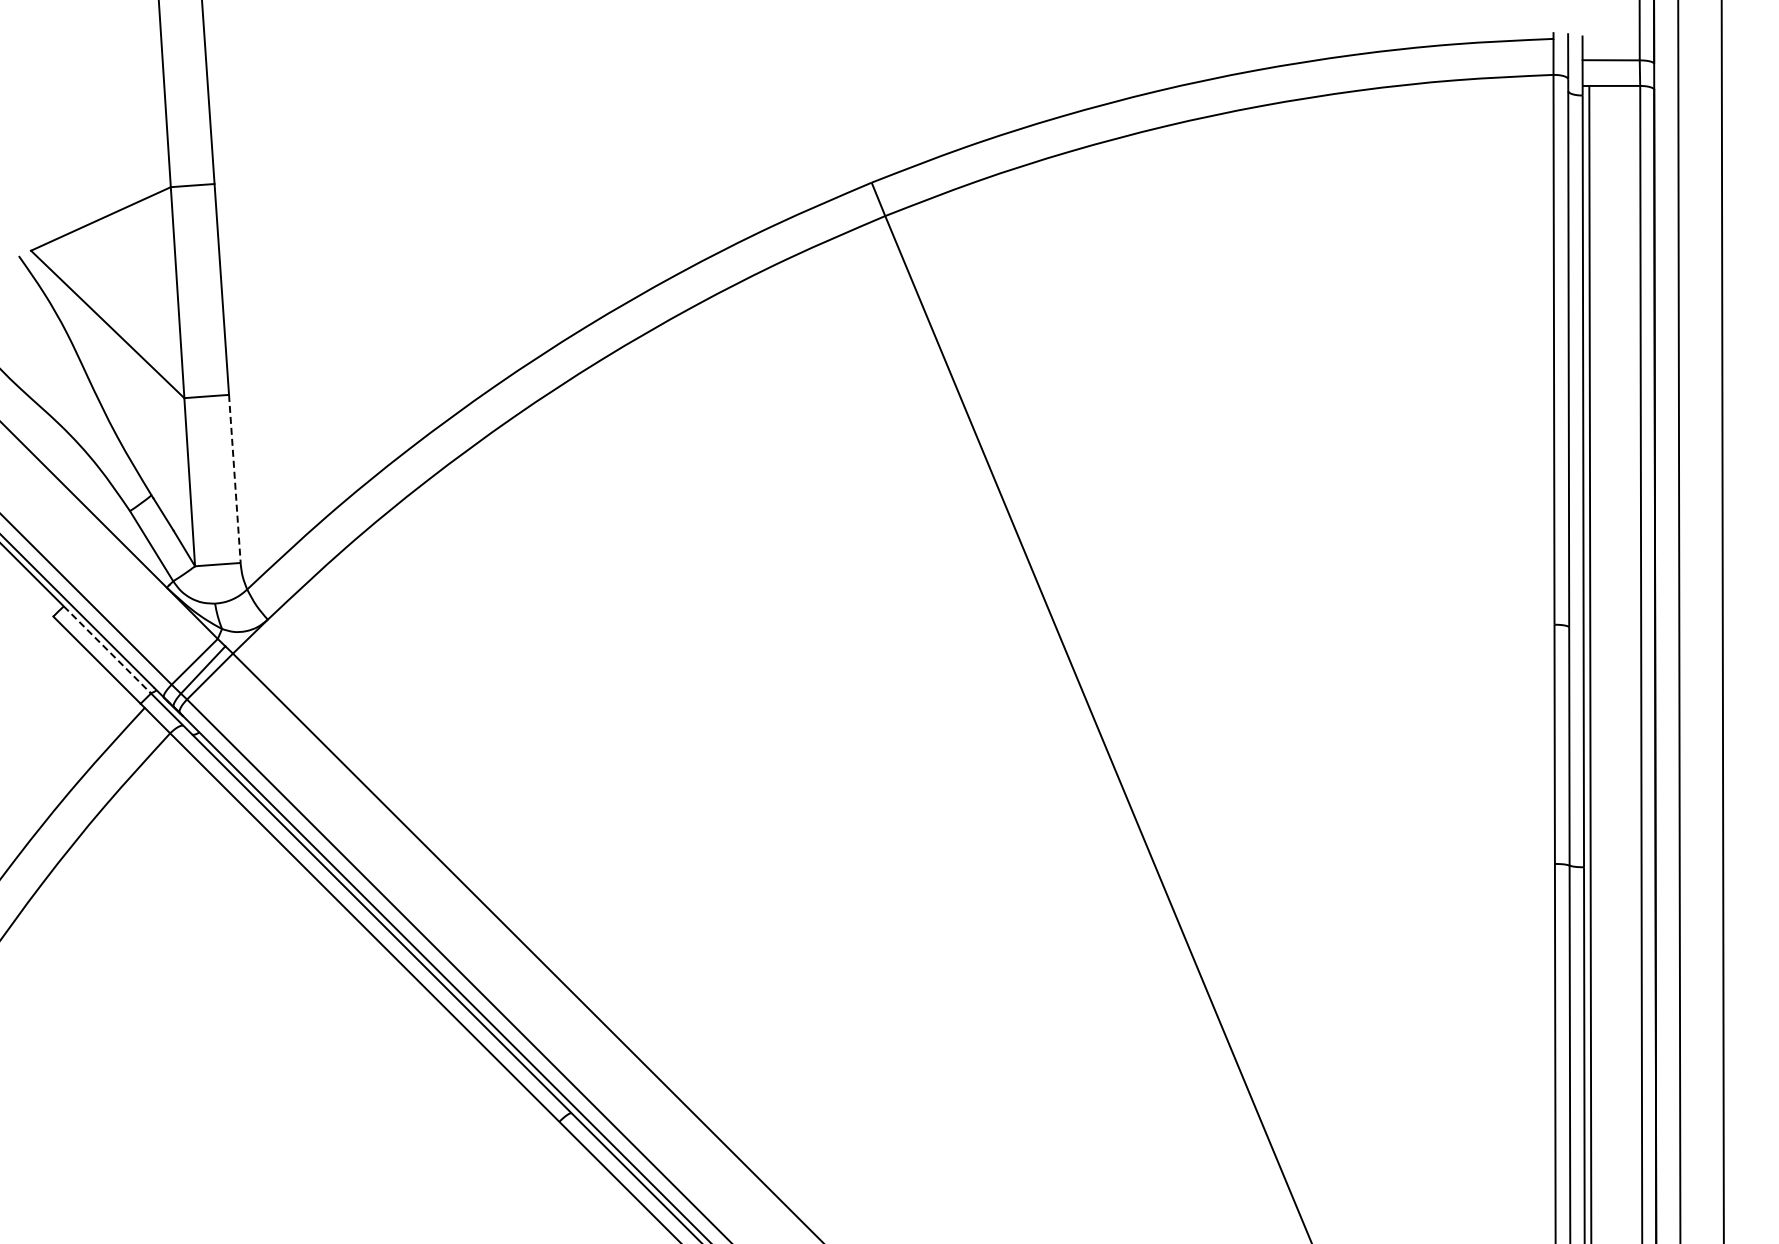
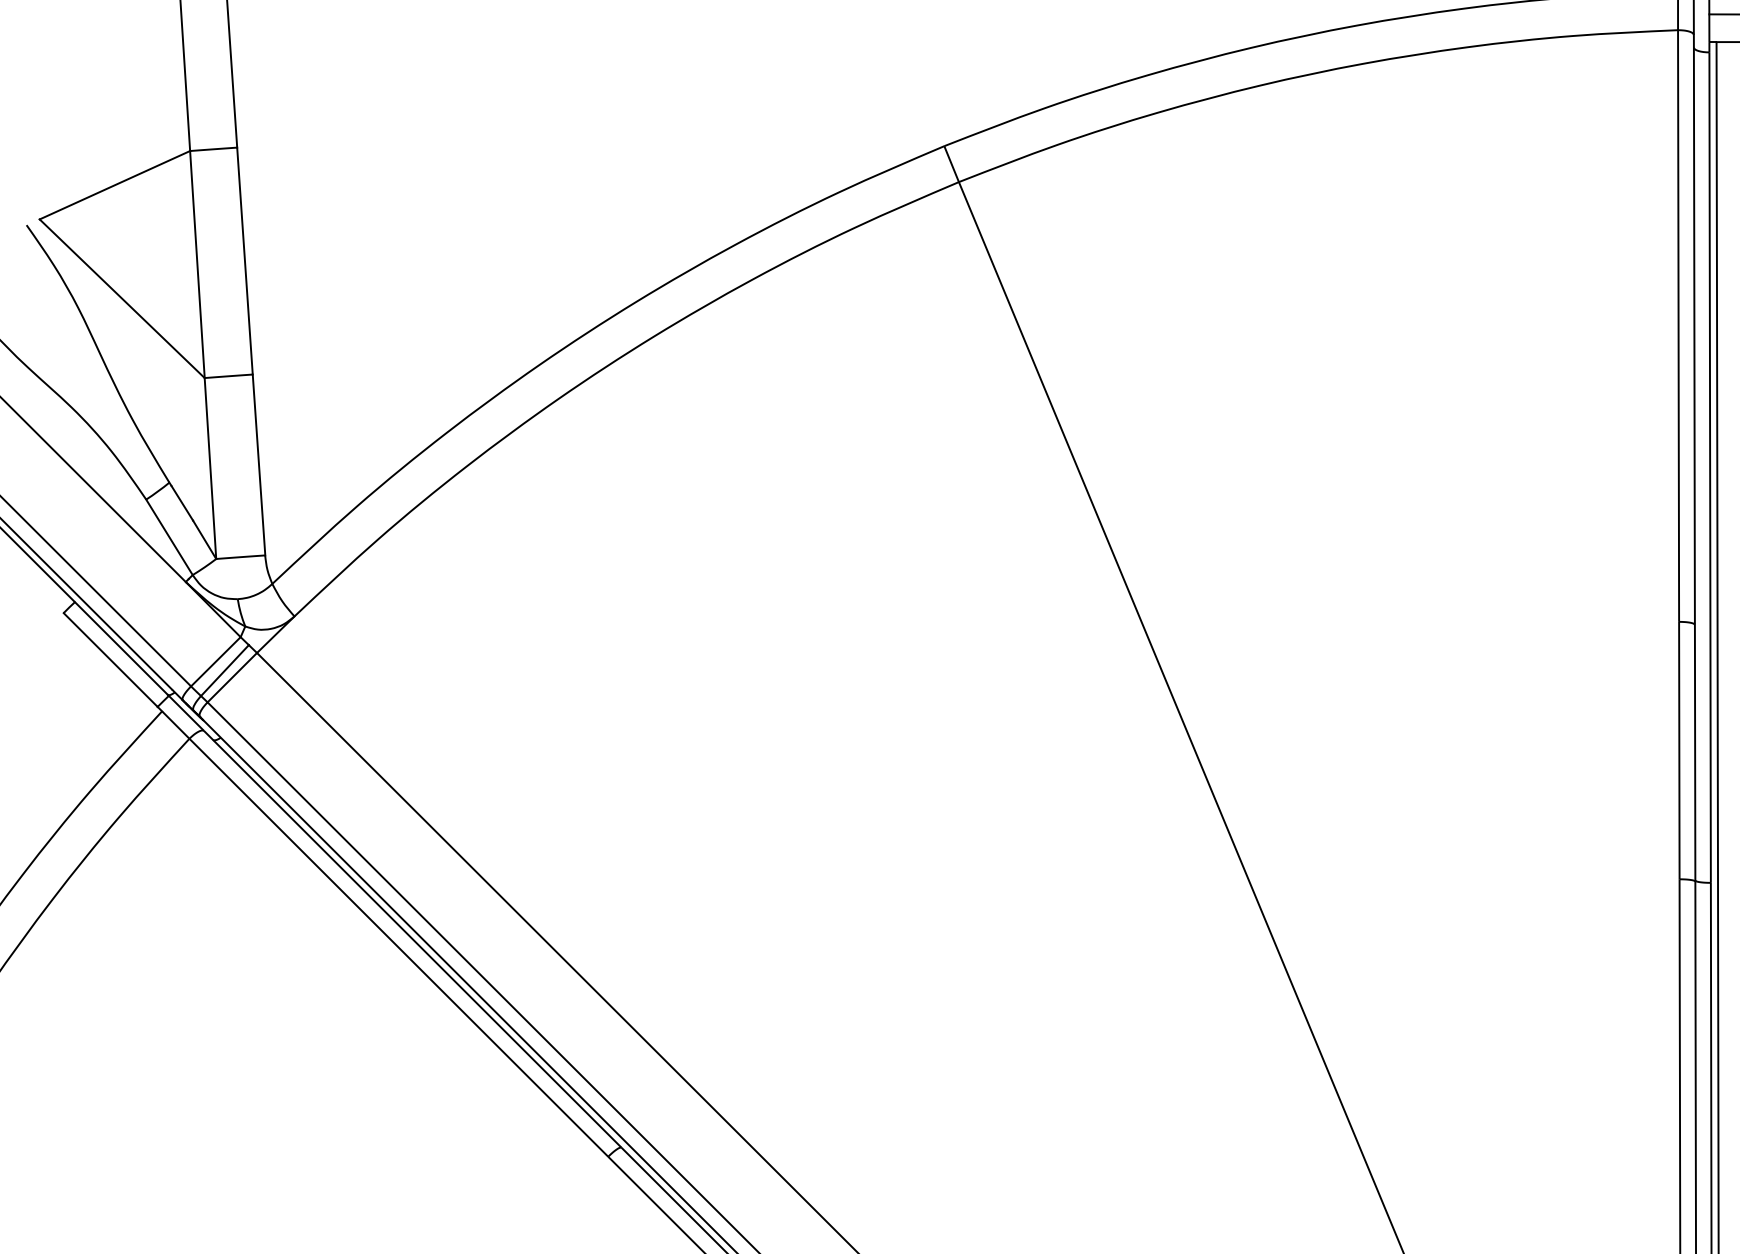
line: (234, 479) -> (258, 465), dashed -> solid
line: (107, 649) -> (121, 648), dashed -> solid

